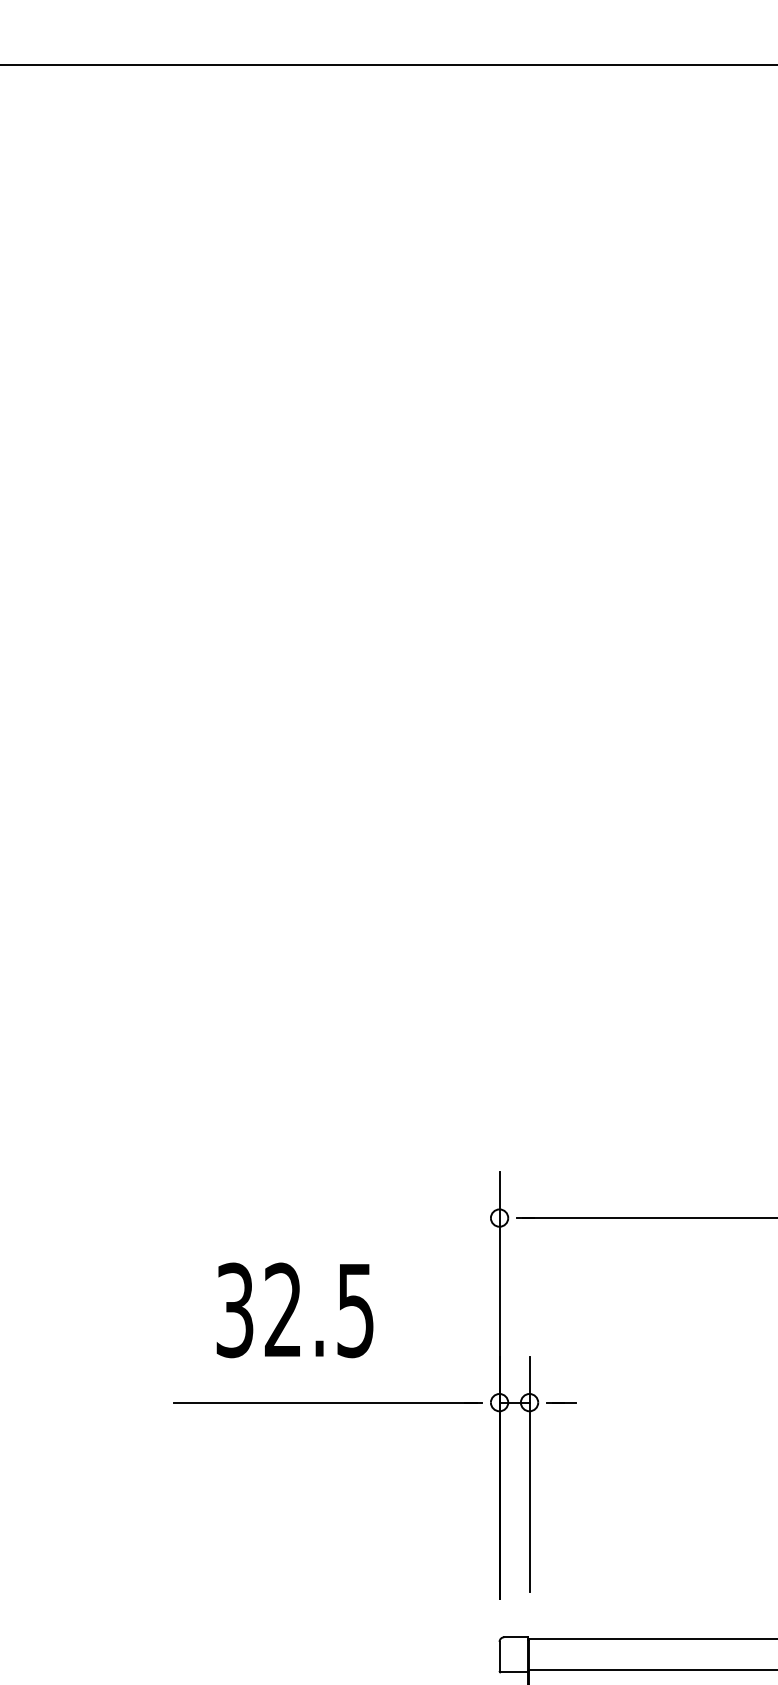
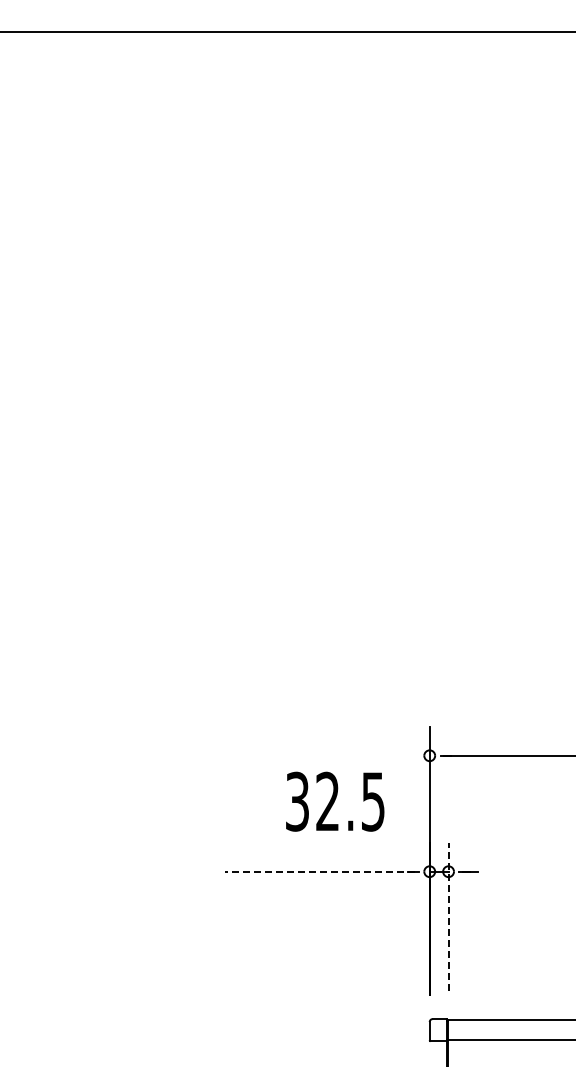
text: (295, 1309) -> (335, 801), moved
line: (324, 1402) -> (319, 871), solid -> dashed
line: (529, 1473) -> (448, 916), solid -> dashed

